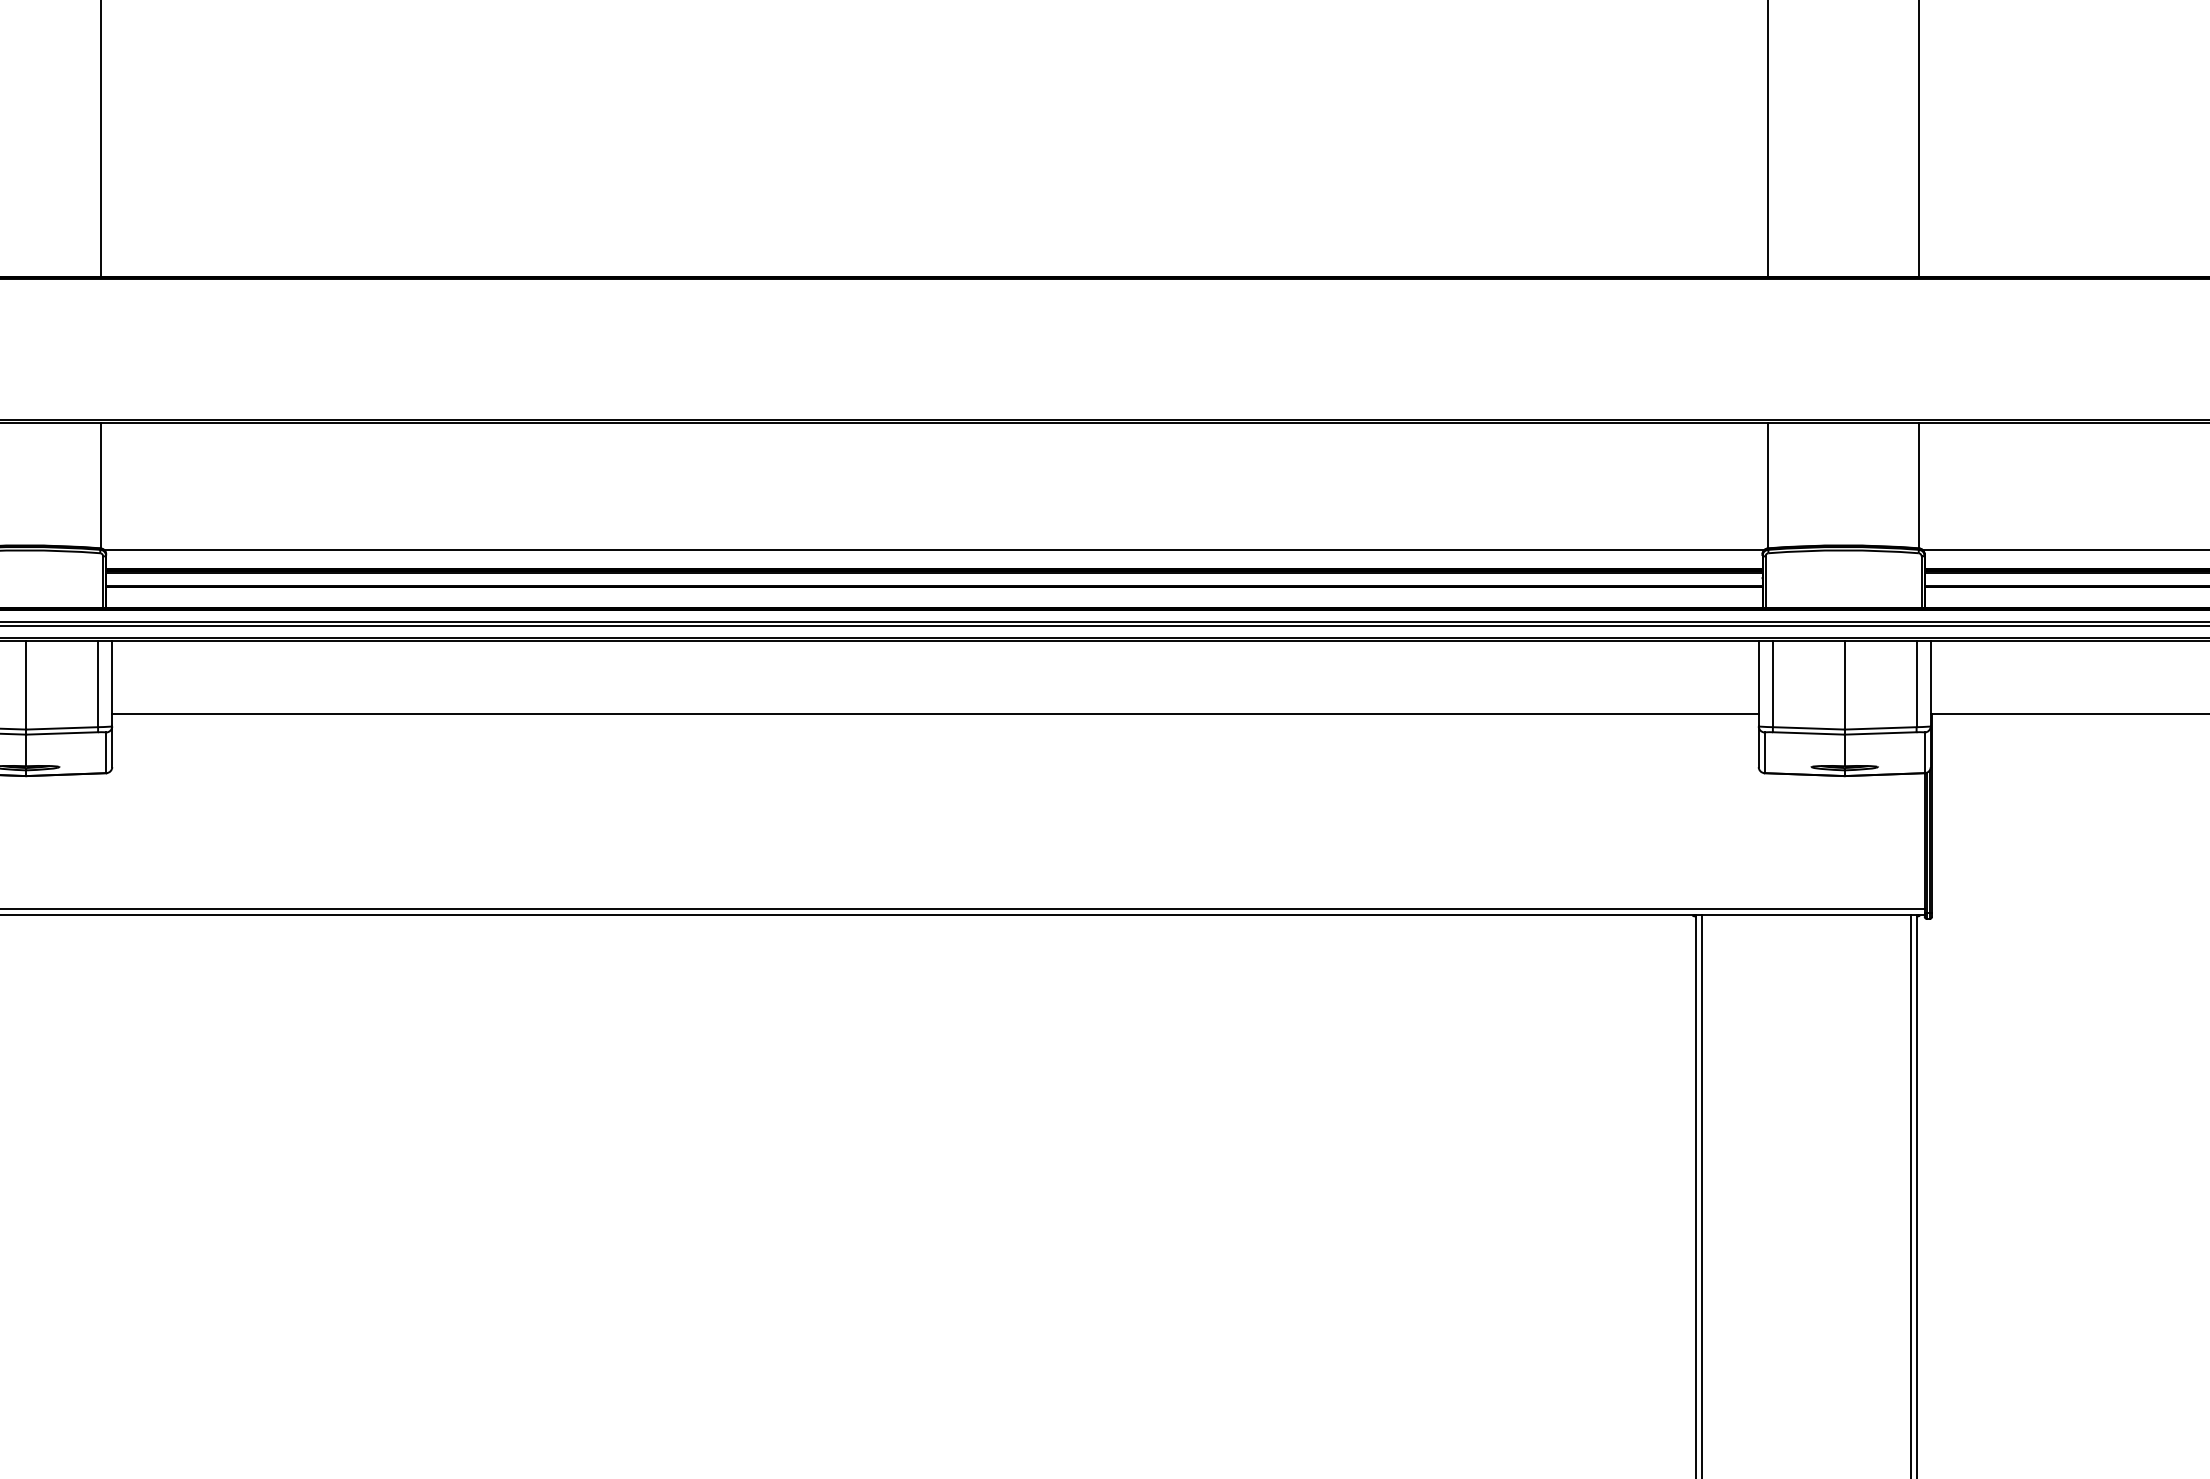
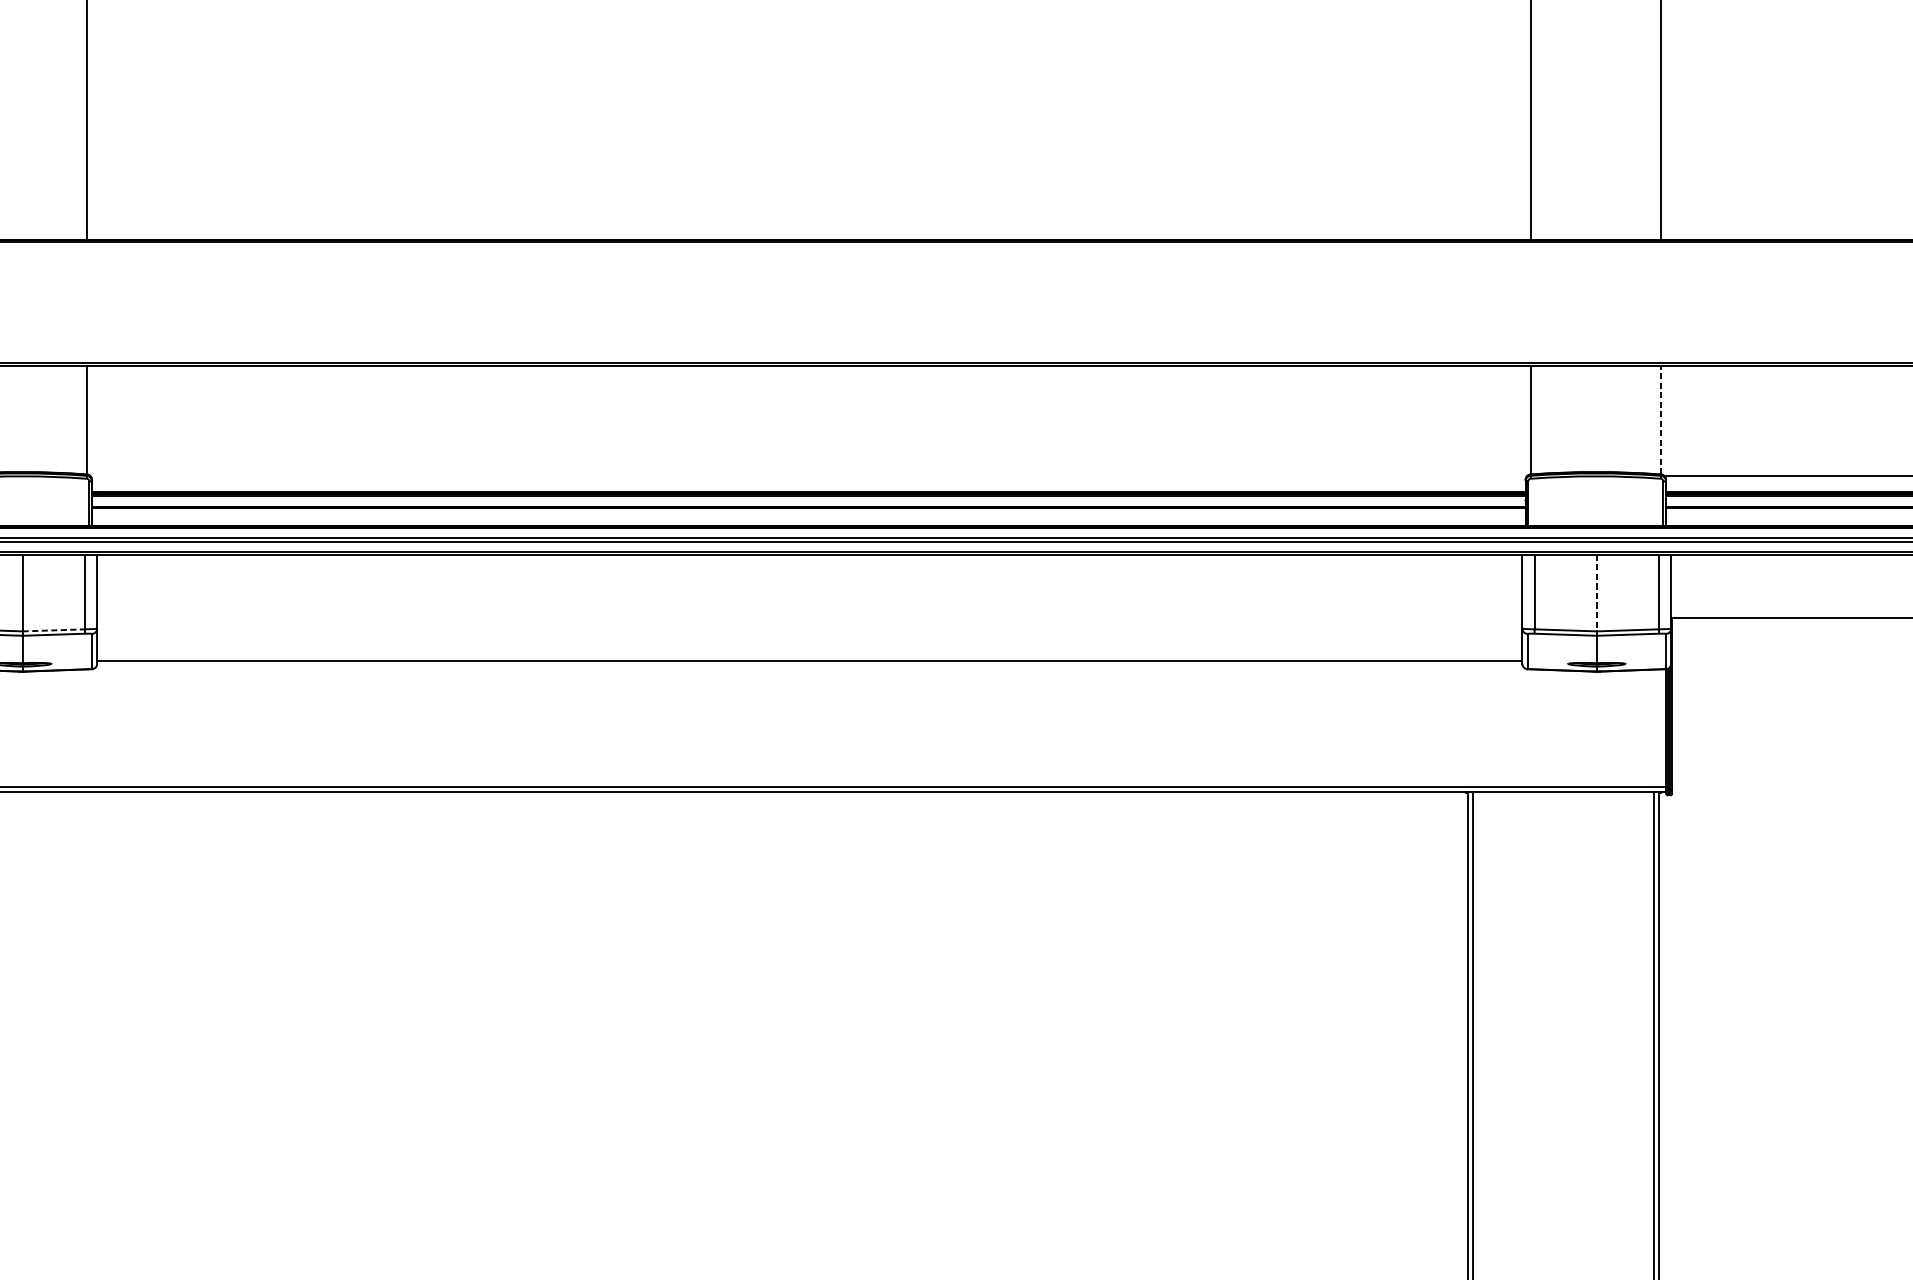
line: (1919, 485) -> (1661, 420), solid -> dashed
line: (934, 549) -> (808, 475), removed
line: (1844, 685) -> (1596, 593), solid -> dashed
line: (935, 713) -> (809, 660), moved
line: (62, 728) -> (54, 630), solid -> dashed

